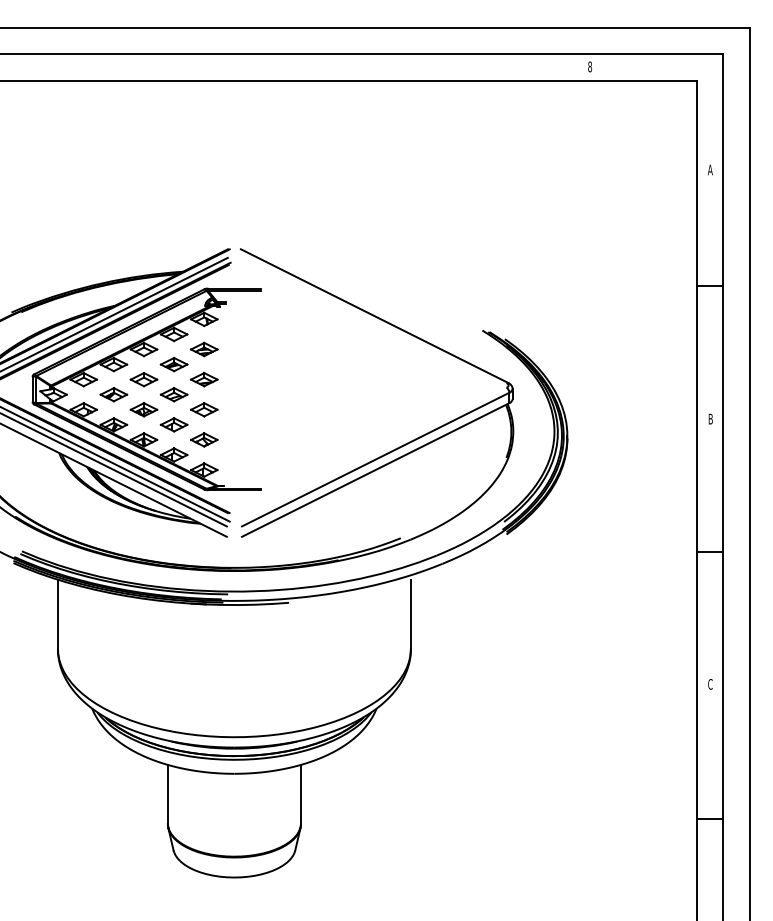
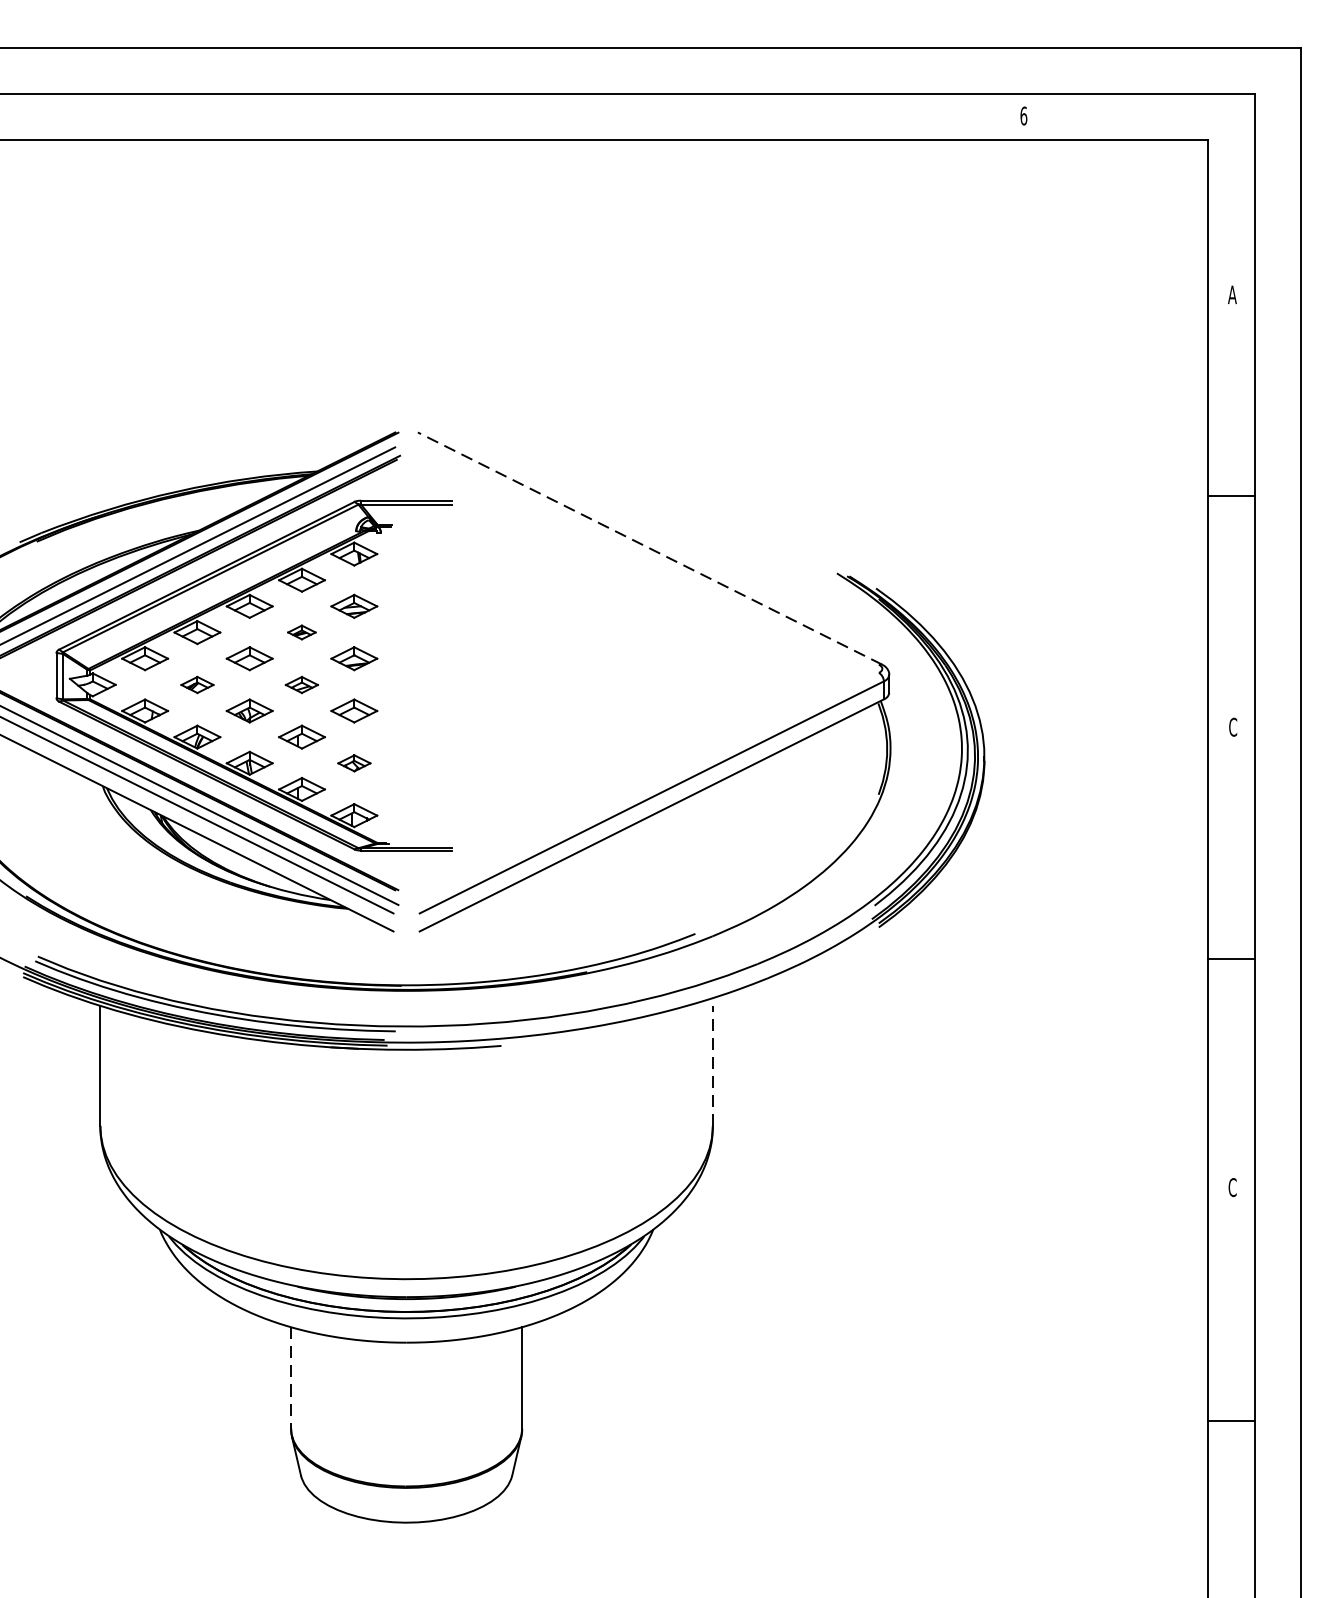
text: (589, 66) -> (1022, 115), 8 -> 6
line: (374, 316) -> (649, 549), solid -> dashed
part: (173, 364) -> (300, 632), size x0.6
part: (113, 394) -> (196, 684), size x0.7
part: (173, 394) -> (300, 684), size x0.7
text: (710, 418) -> (1232, 726), B -> C
part: (204, 439) -> (354, 762), size x0.7
line: (410, 614) -> (712, 1066), solid -> dashed
line: (167, 794) -> (290, 1378), solid -> dashed

